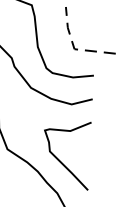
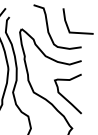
line: (74, 47) -> (69, 31), dashed -> solid

